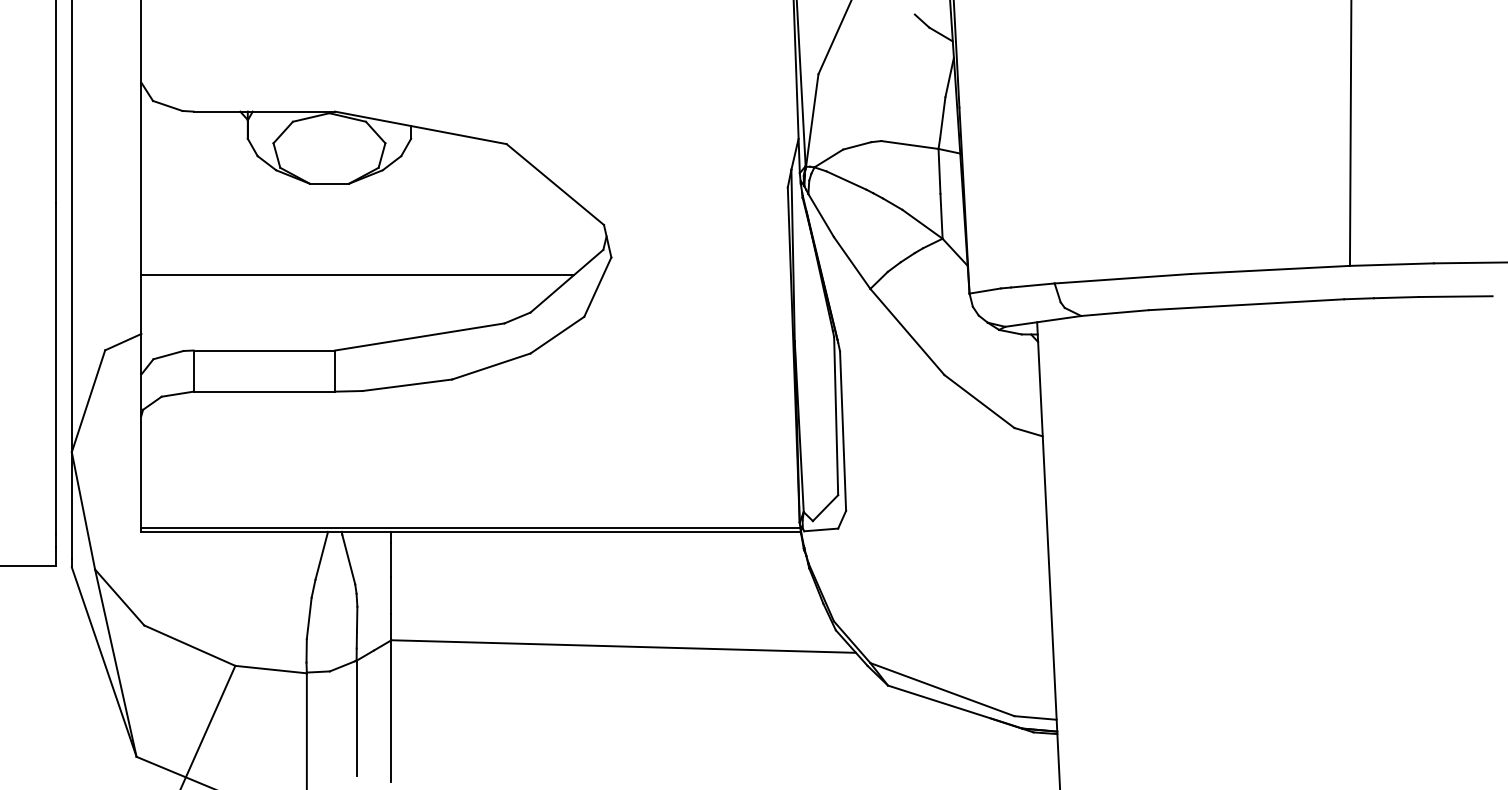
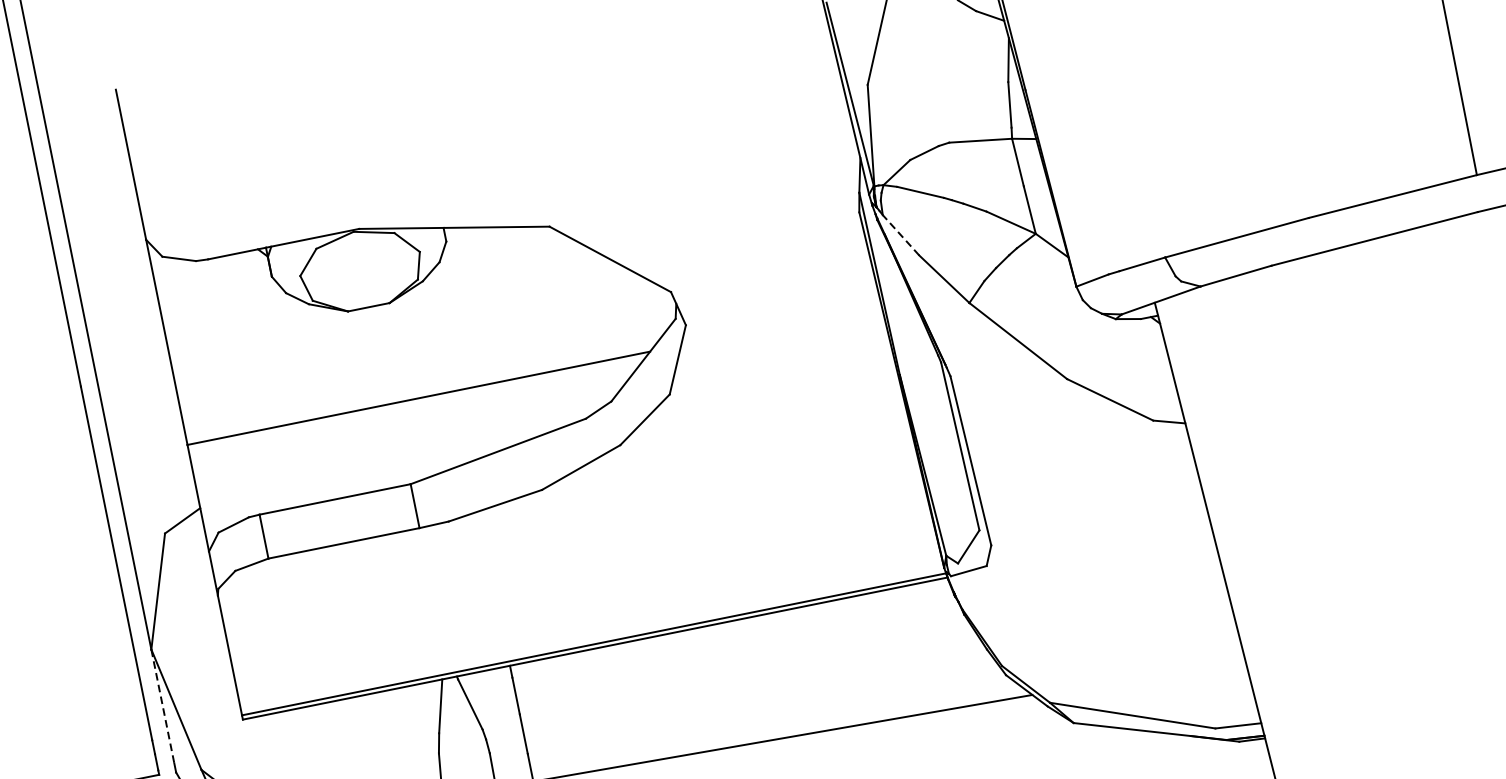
line: (821, 215) -> (901, 235), solid -> dashed
line: (71, 506) -> (162, 707), solid -> dashed

